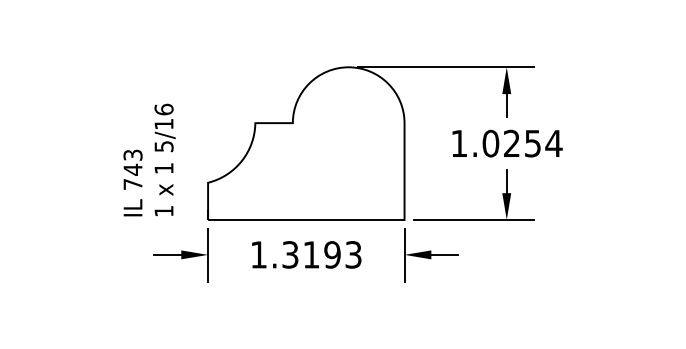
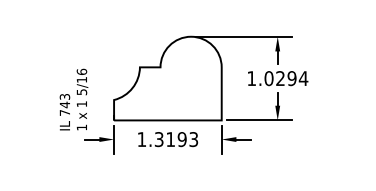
text: (531, 143) -> (291, 78), 1.0254 -> 1.0294
text: (148, 159) -> (73, 99), moved

